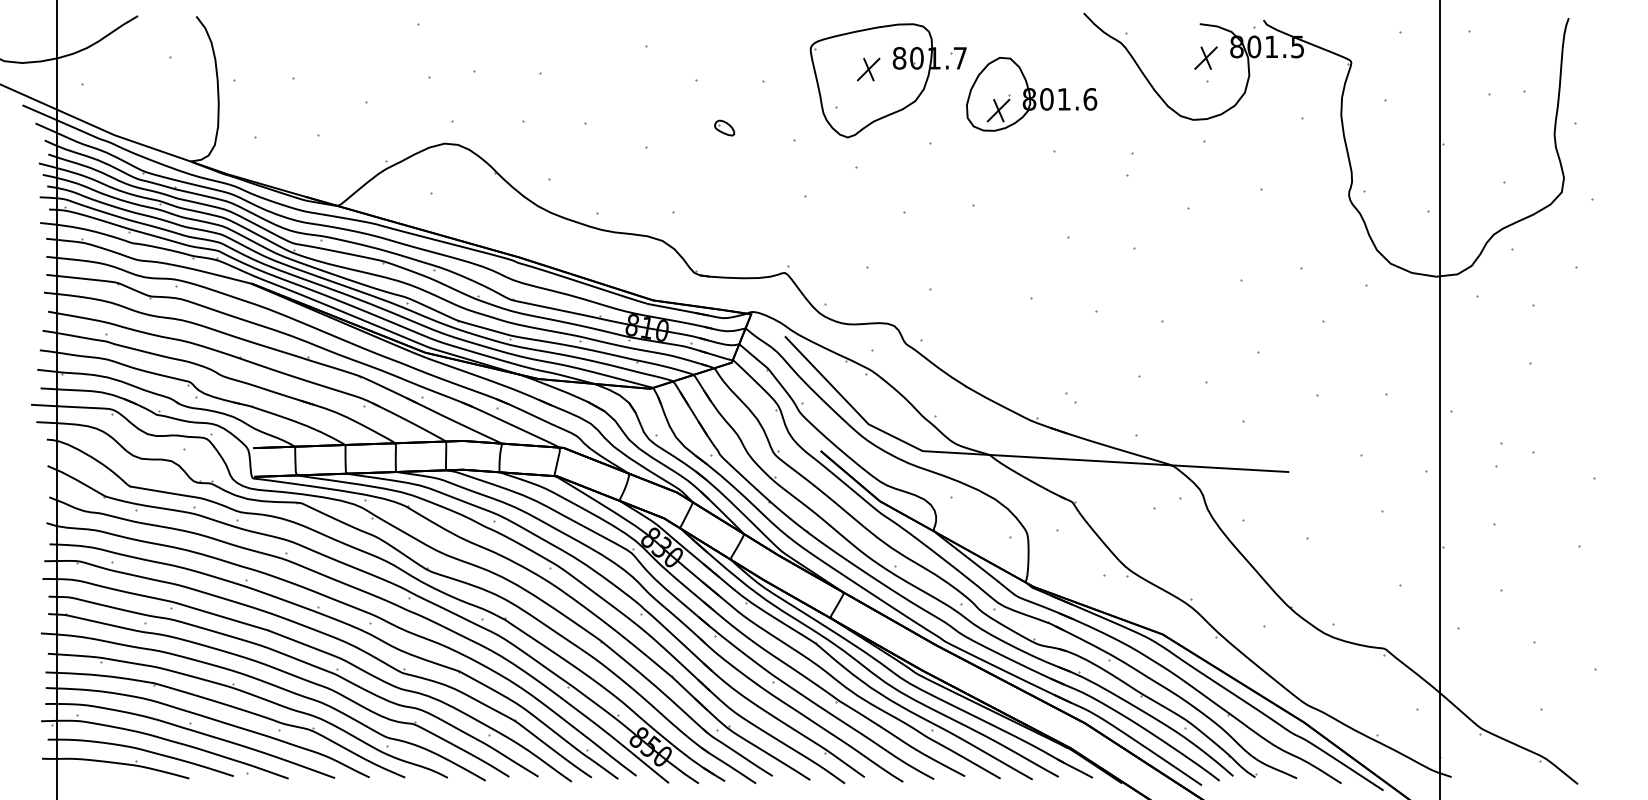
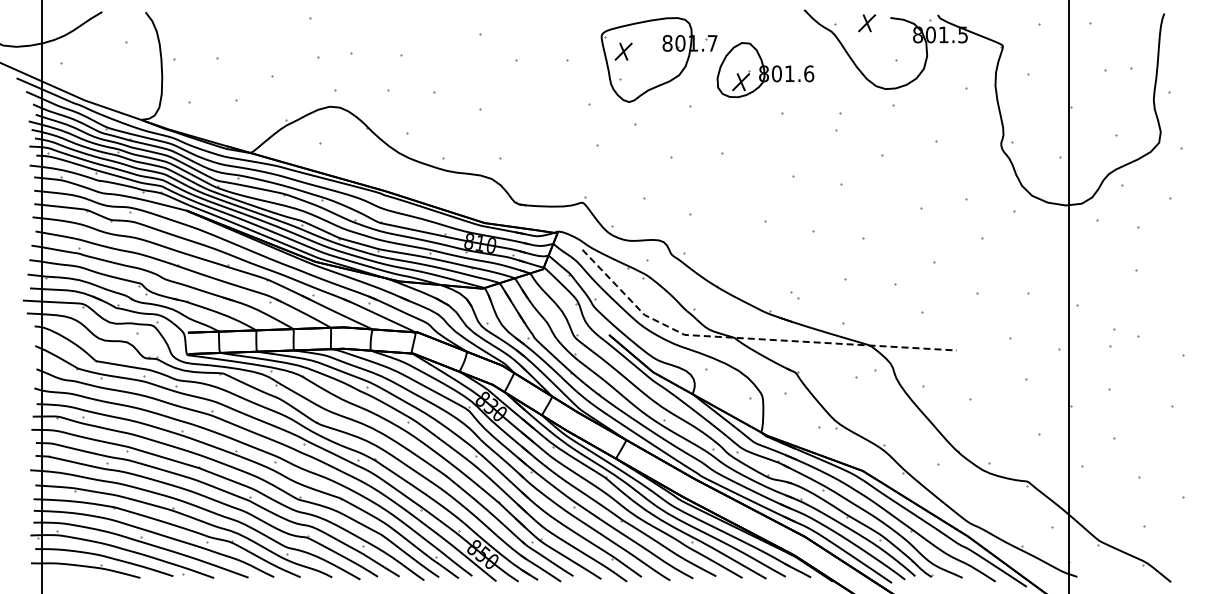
part: (1206, 58) -> (867, 23), moved
part: (868, 69) -> (623, 51), moved
part: (724, 127) -> (537, 94), removed
line: (1013, 455) -> (752, 338), solid -> dashed

